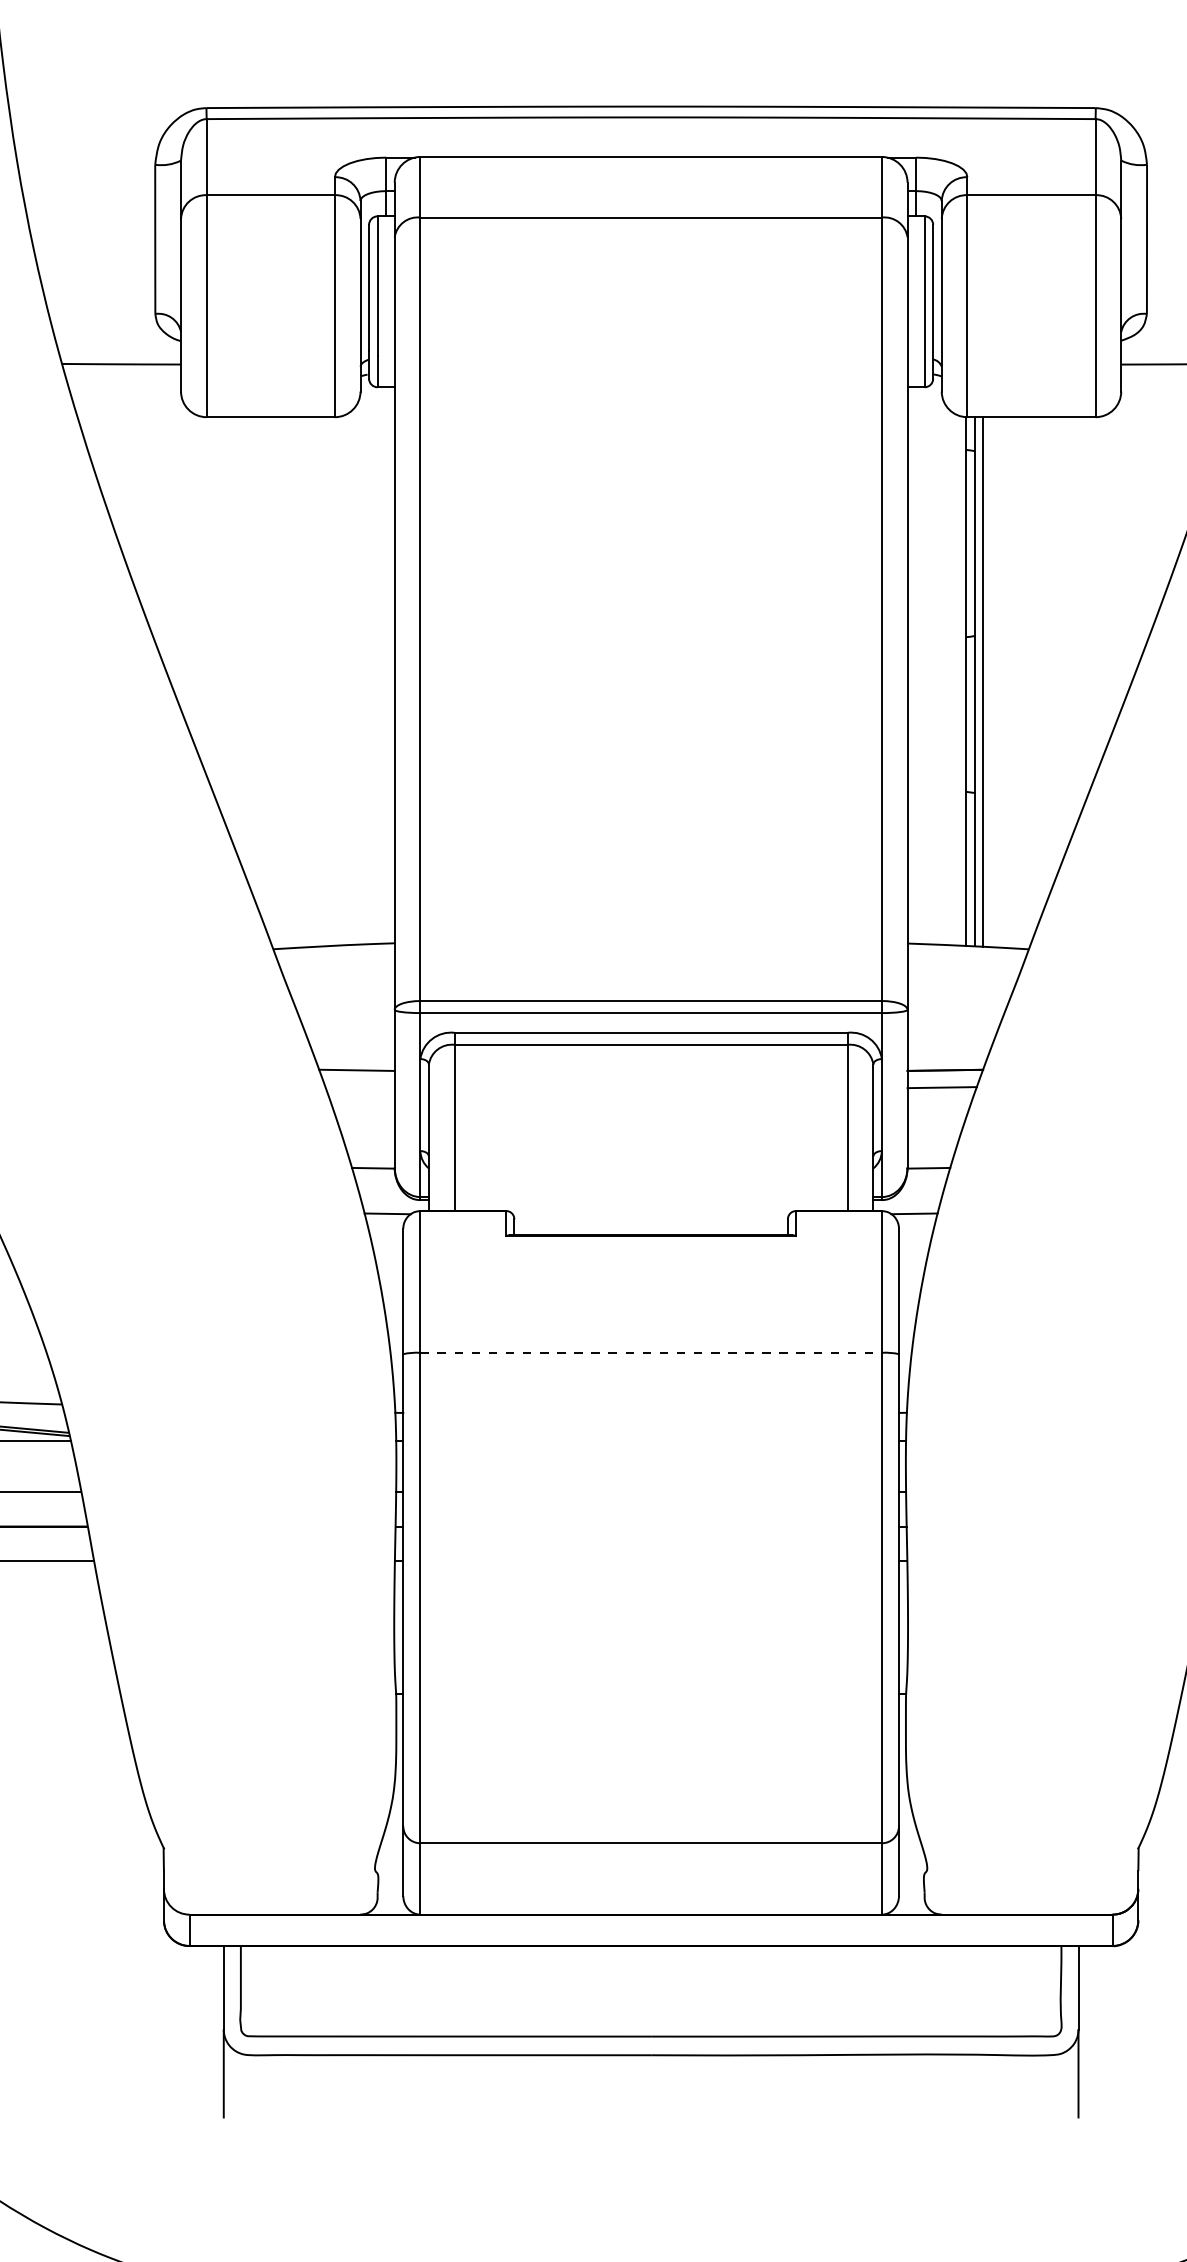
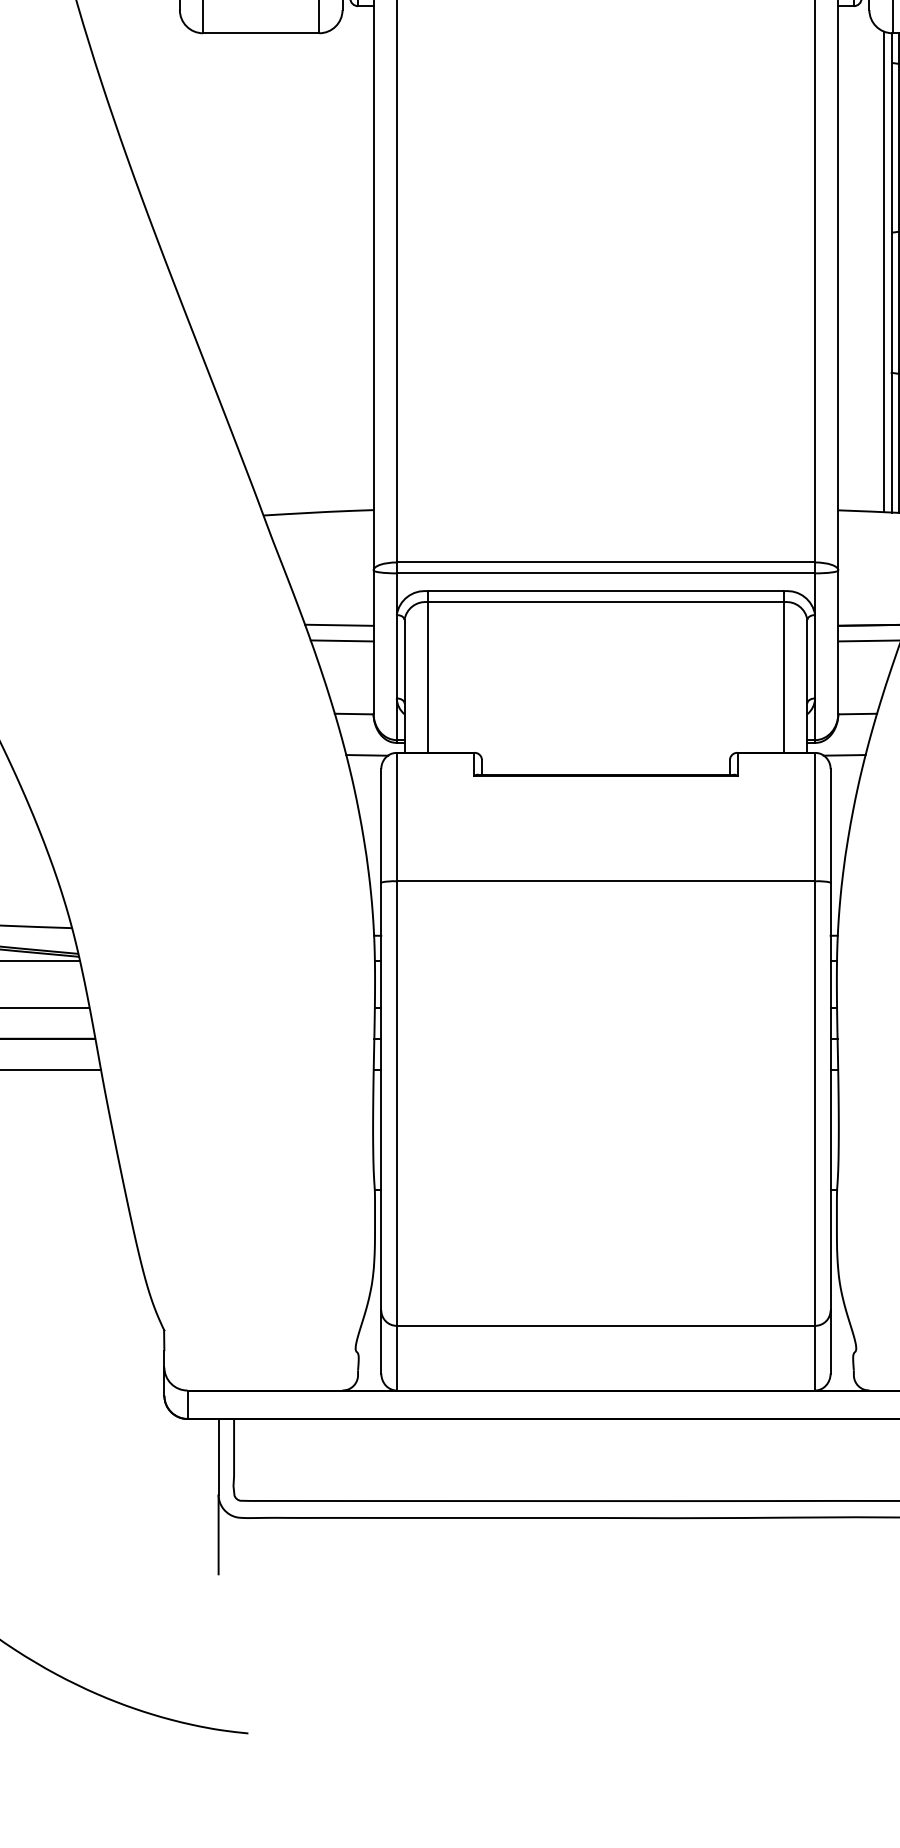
line: (957, 680) -> (883, 271), added
line: (359, 1087) -> (341, 640), added
line: (651, 1352) -> (606, 881), dashed -> solid

